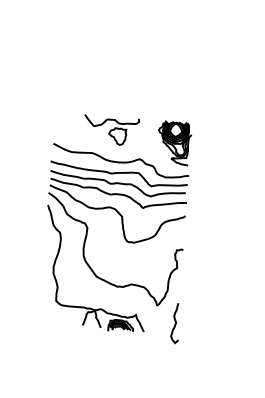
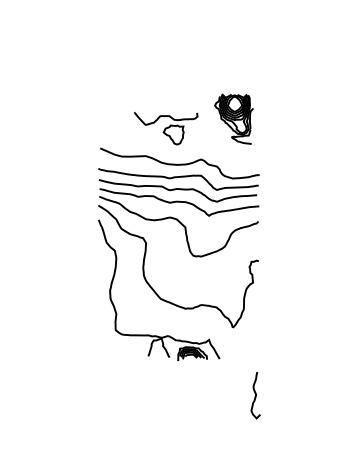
part: (173, 142) -> (233, 118), moved
curve: (175, 323) -> (255, 395), moved

